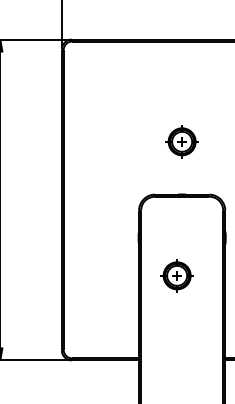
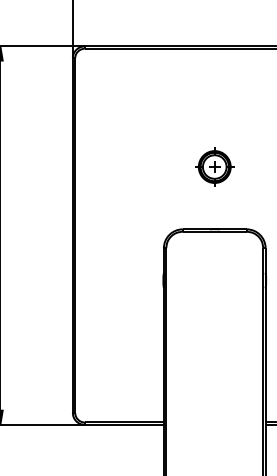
part: (176, 275) -> (208, 324), removed

